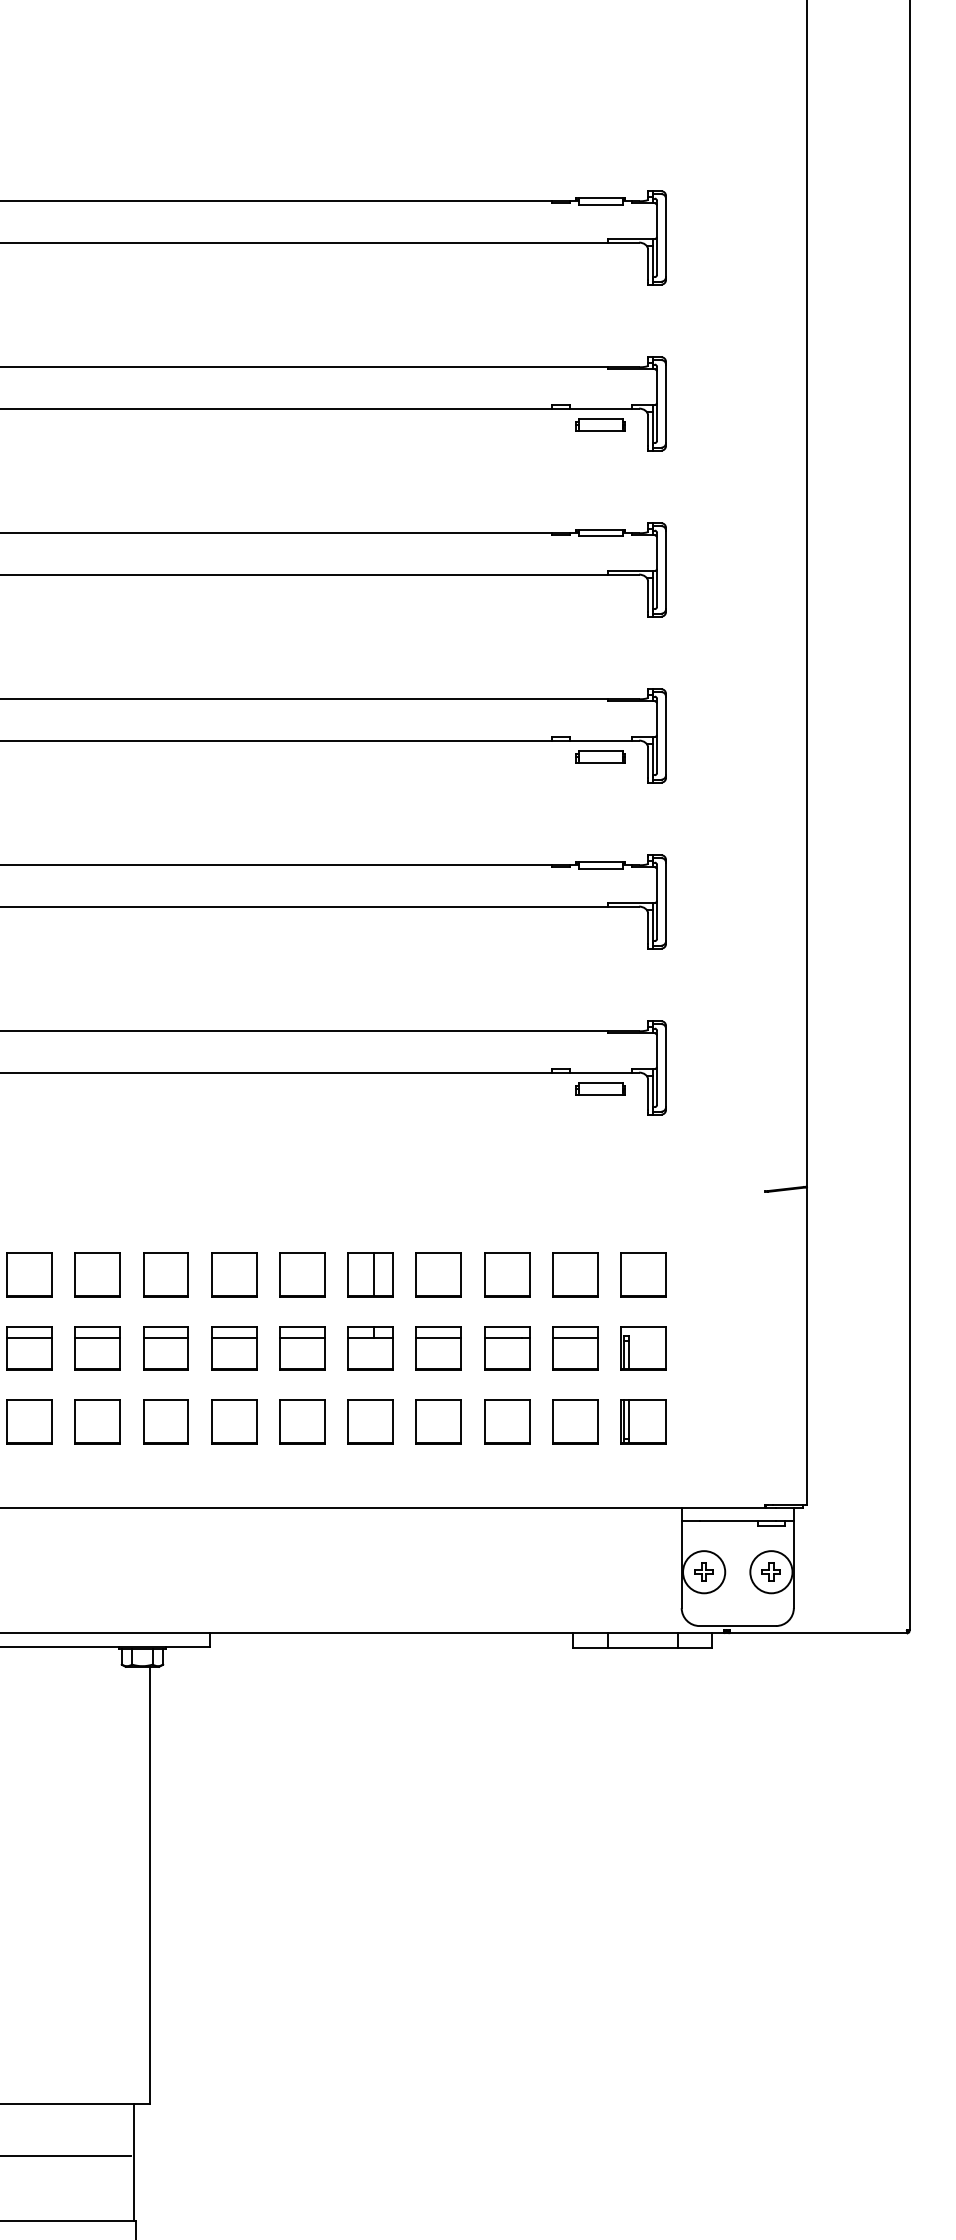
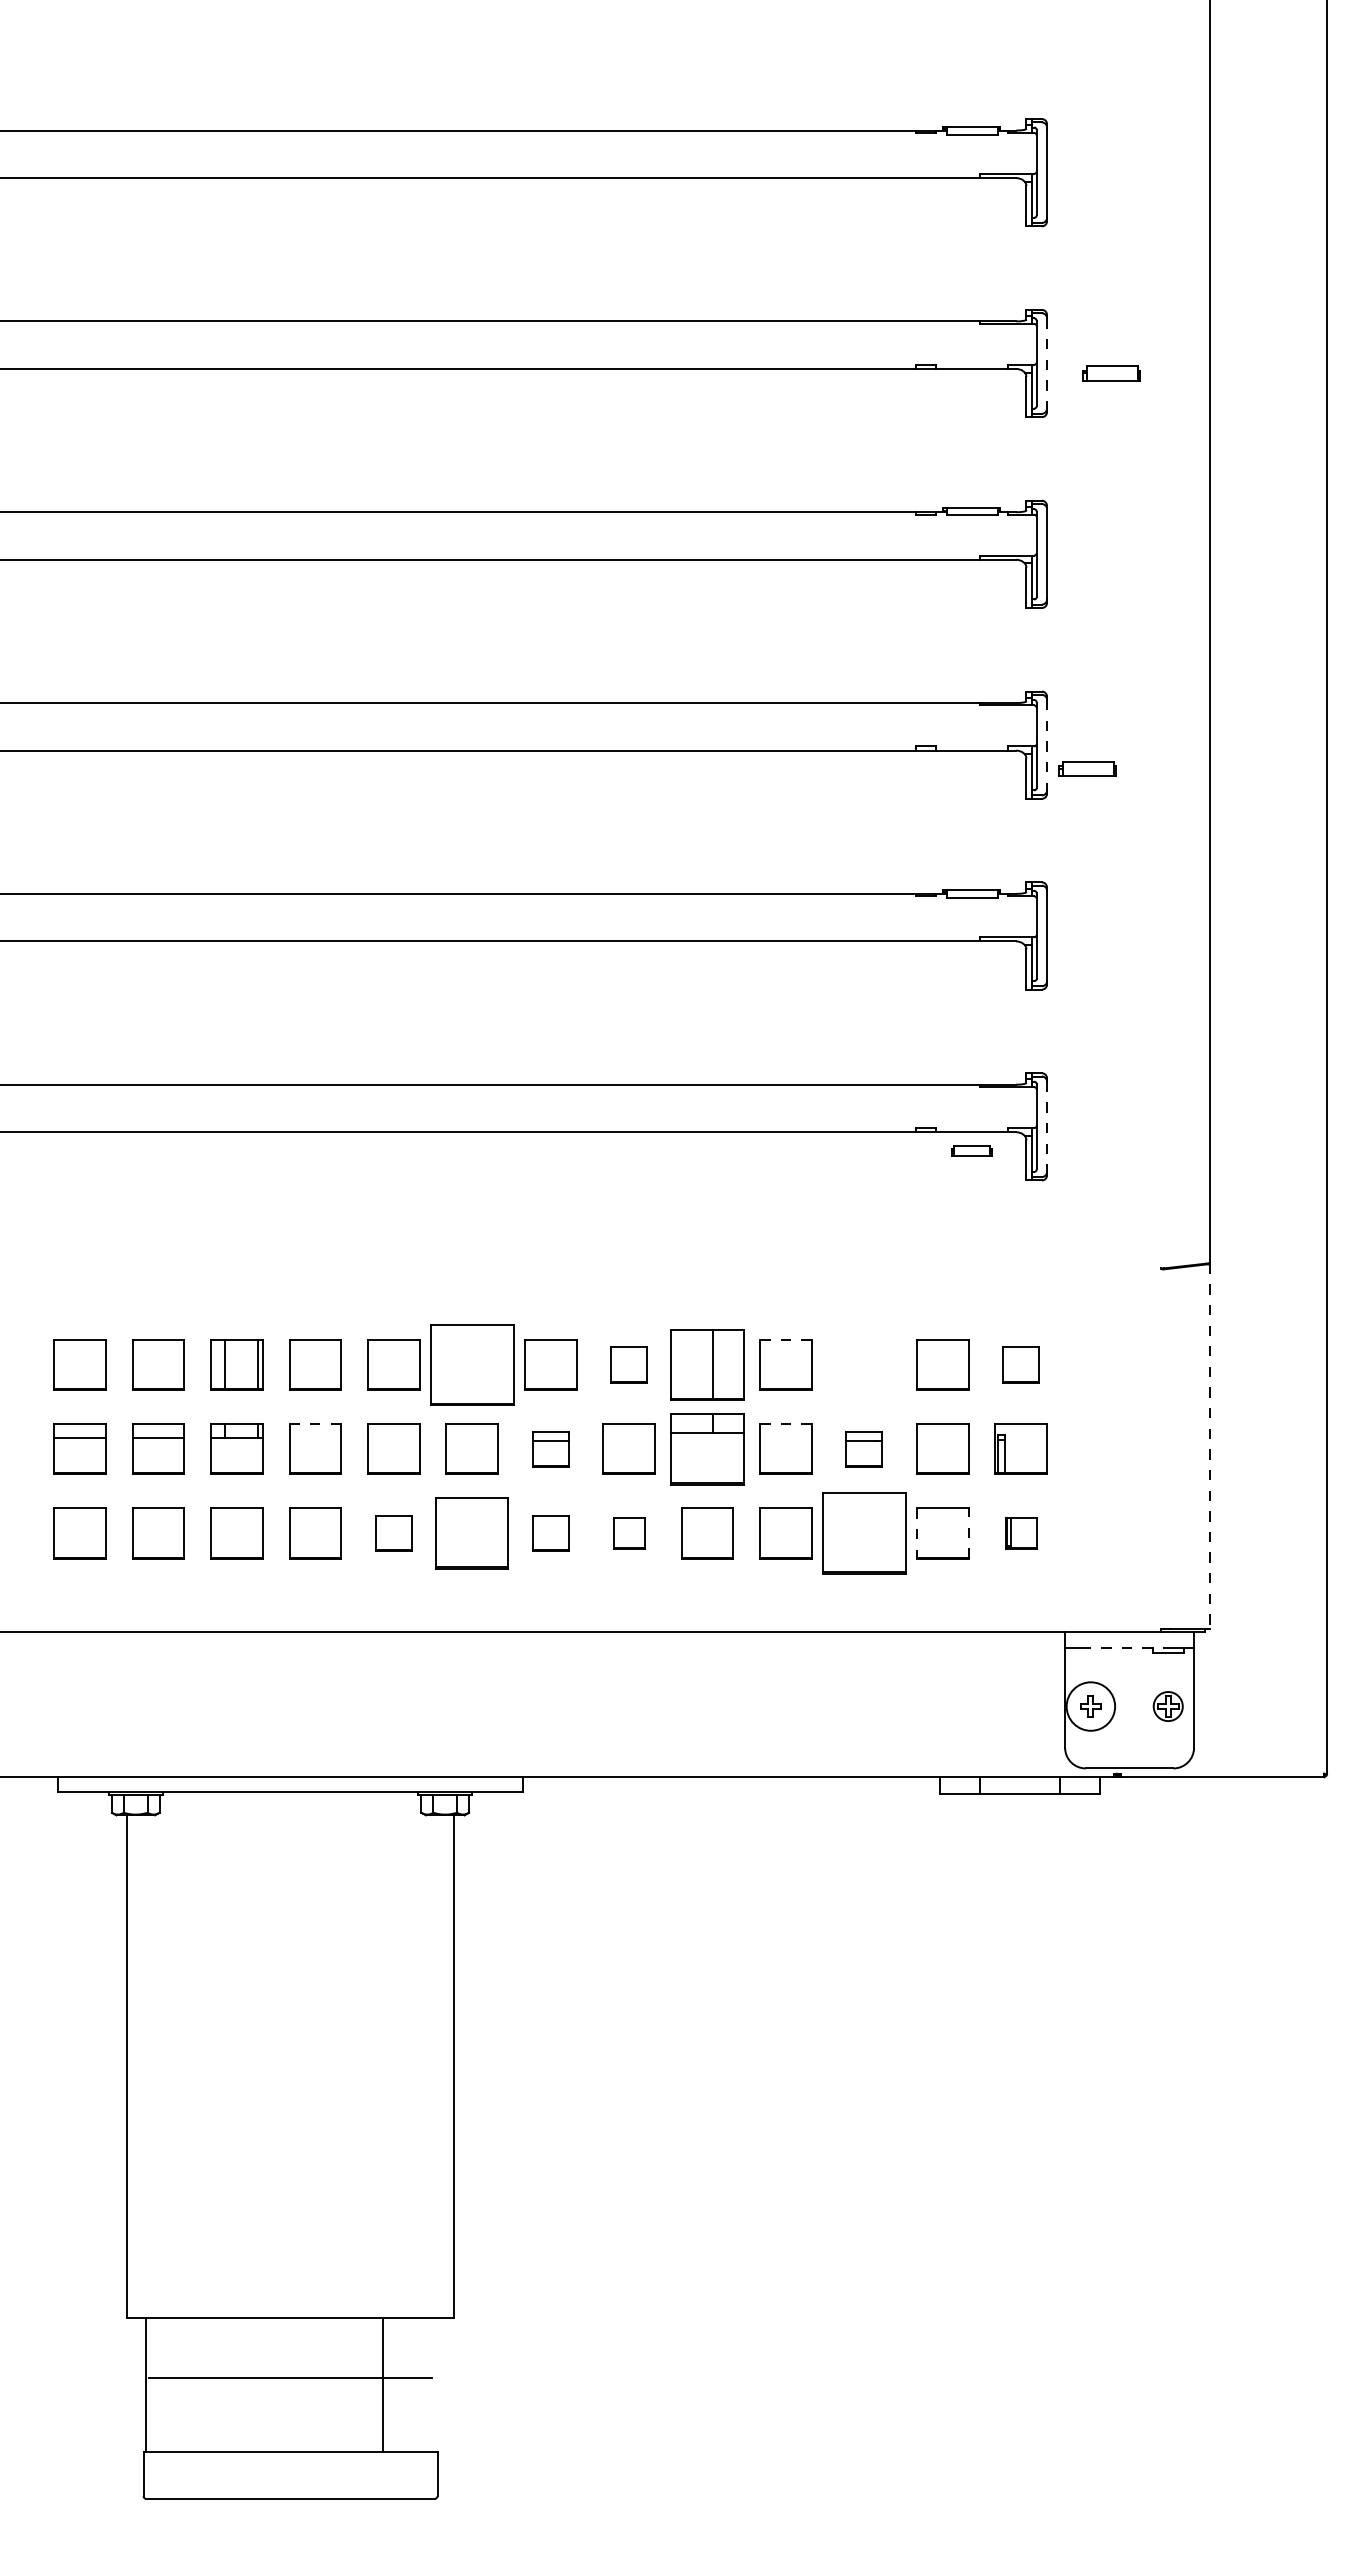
line: (666, 403) -> (1047, 363), solid -> dashed
part: (600, 424) -> (1111, 373), moved
line: (666, 736) -> (1047, 745), solid -> dashed
part: (600, 756) -> (1087, 768), moved
line: (666, 1068) -> (1047, 1127), solid -> dashed
part: (600, 1088) -> (971, 1150), size x0.7
line: (438, 1252) -> (785, 1339), solid -> dashed
part: (165, 1274) -> (471, 1364), size x1.6
part: (301, 1274) -> (628, 1364), size x0.7
part: (370, 1274) -> (707, 1364), size x1.4
part: (507, 1274) -> (864, 1364), removed
part: (642, 1274) -> (1020, 1364), size x0.7
line: (29, 1326) -> (315, 1424), solid -> dashed
line: (438, 1326) -> (785, 1424), solid -> dashed
line: (29, 1338) -> (315, 1437), removed
line: (97, 1338) -> (393, 1437), removed
line: (166, 1338) -> (472, 1437), removed
line: (301, 1338) -> (628, 1437), removed
line: (438, 1338) -> (785, 1437), removed
line: (575, 1338) -> (942, 1437), removed
line: (807, 1345) -> (1209, 1446), solid -> dashed
part: (234, 1347) -> (550, 1448), size x0.7
part: (370, 1347) -> (707, 1448), size x1.4
part: (507, 1347) -> (864, 1448), size x0.7
part: (97, 1421) -> (393, 1533), size x0.7
part: (165, 1421) -> (471, 1533), size x1.4
part: (234, 1421) -> (550, 1533), size x0.7
part: (301, 1421) -> (628, 1533), size x0.6
part: (507, 1421) -> (864, 1533), size x1.6
line: (597, 1421) -> (968, 1533), solid -> dashed
part: (642, 1421) -> (1020, 1533), size x0.6
line: (553, 1422) -> (917, 1534), solid -> dashed
line: (737, 1520) -> (1129, 1647), solid -> dashed
circle: (771, 1572) -> (1168, 1706), size x0.6
line: (133, 2162) -> (382, 2385), moved

